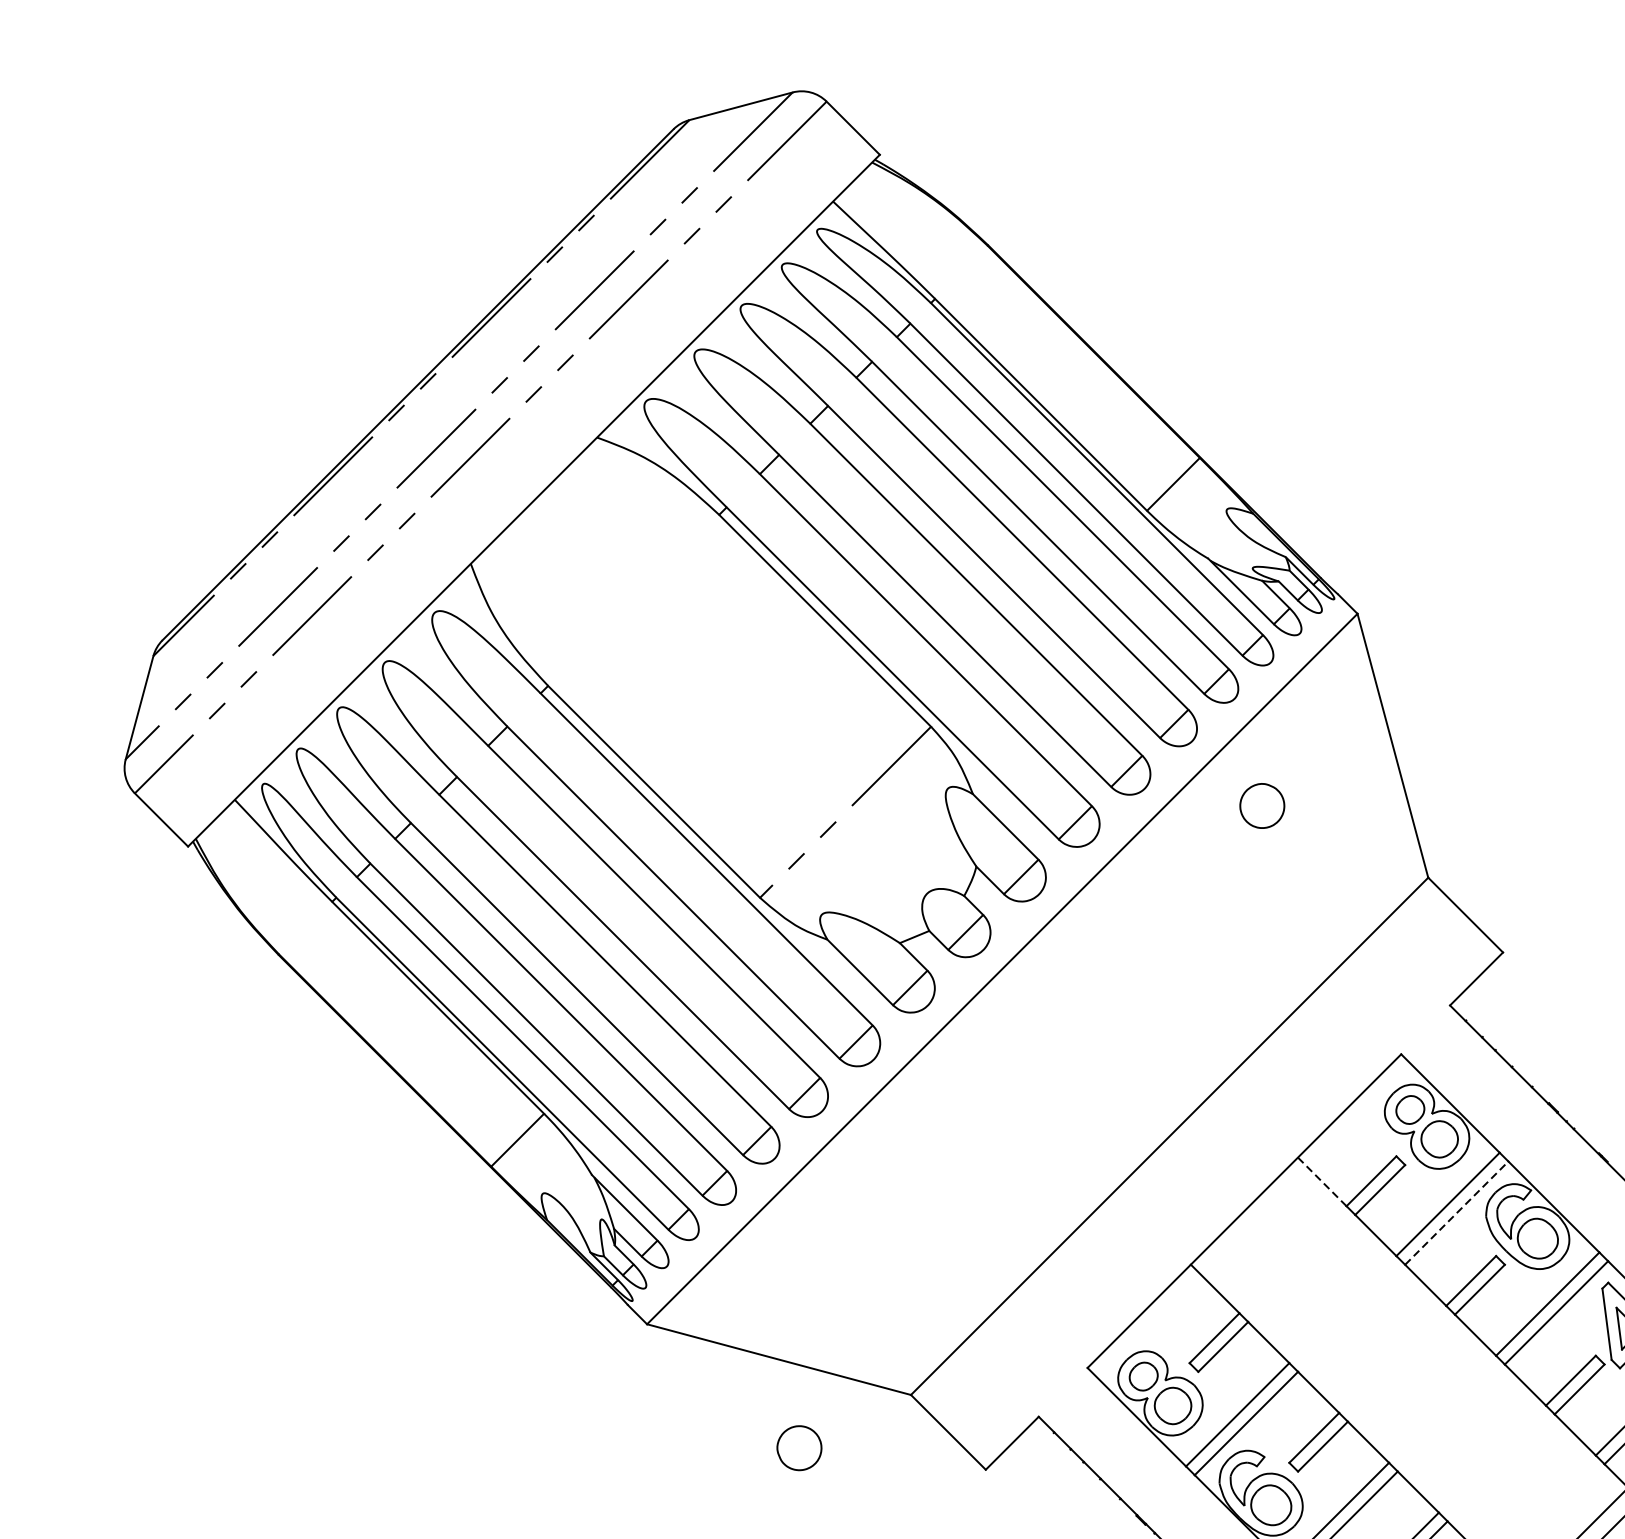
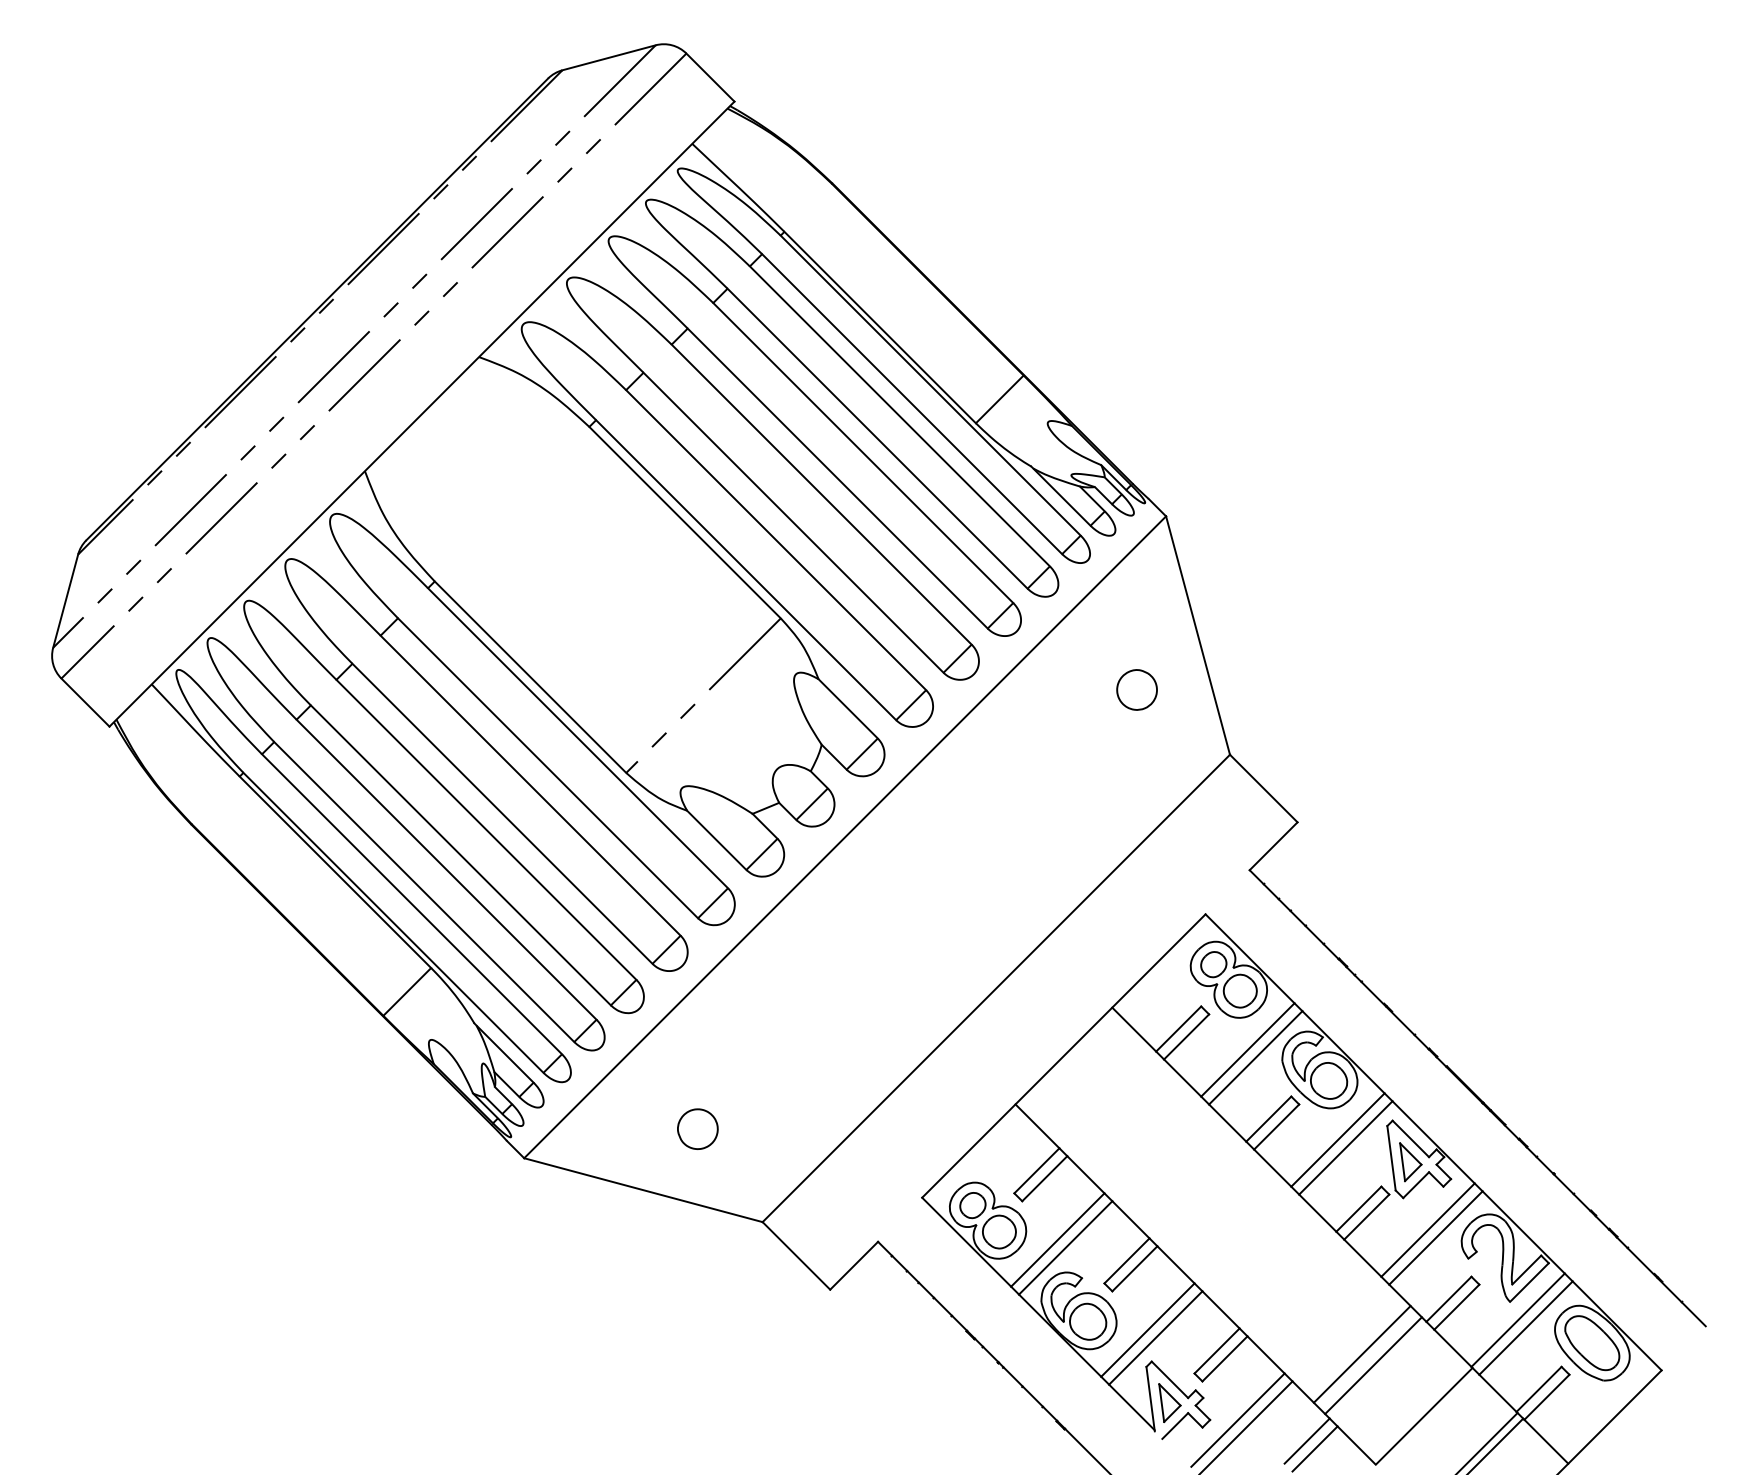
part: (1261, 805) -> (1136, 689), moved
line: (1321, 1181) -> (1133, 1029), dashed -> solid
line: (1456, 1212) -> (1255, 1057), dashed -> solid
part: (799, 1447) -> (697, 1128), moved

